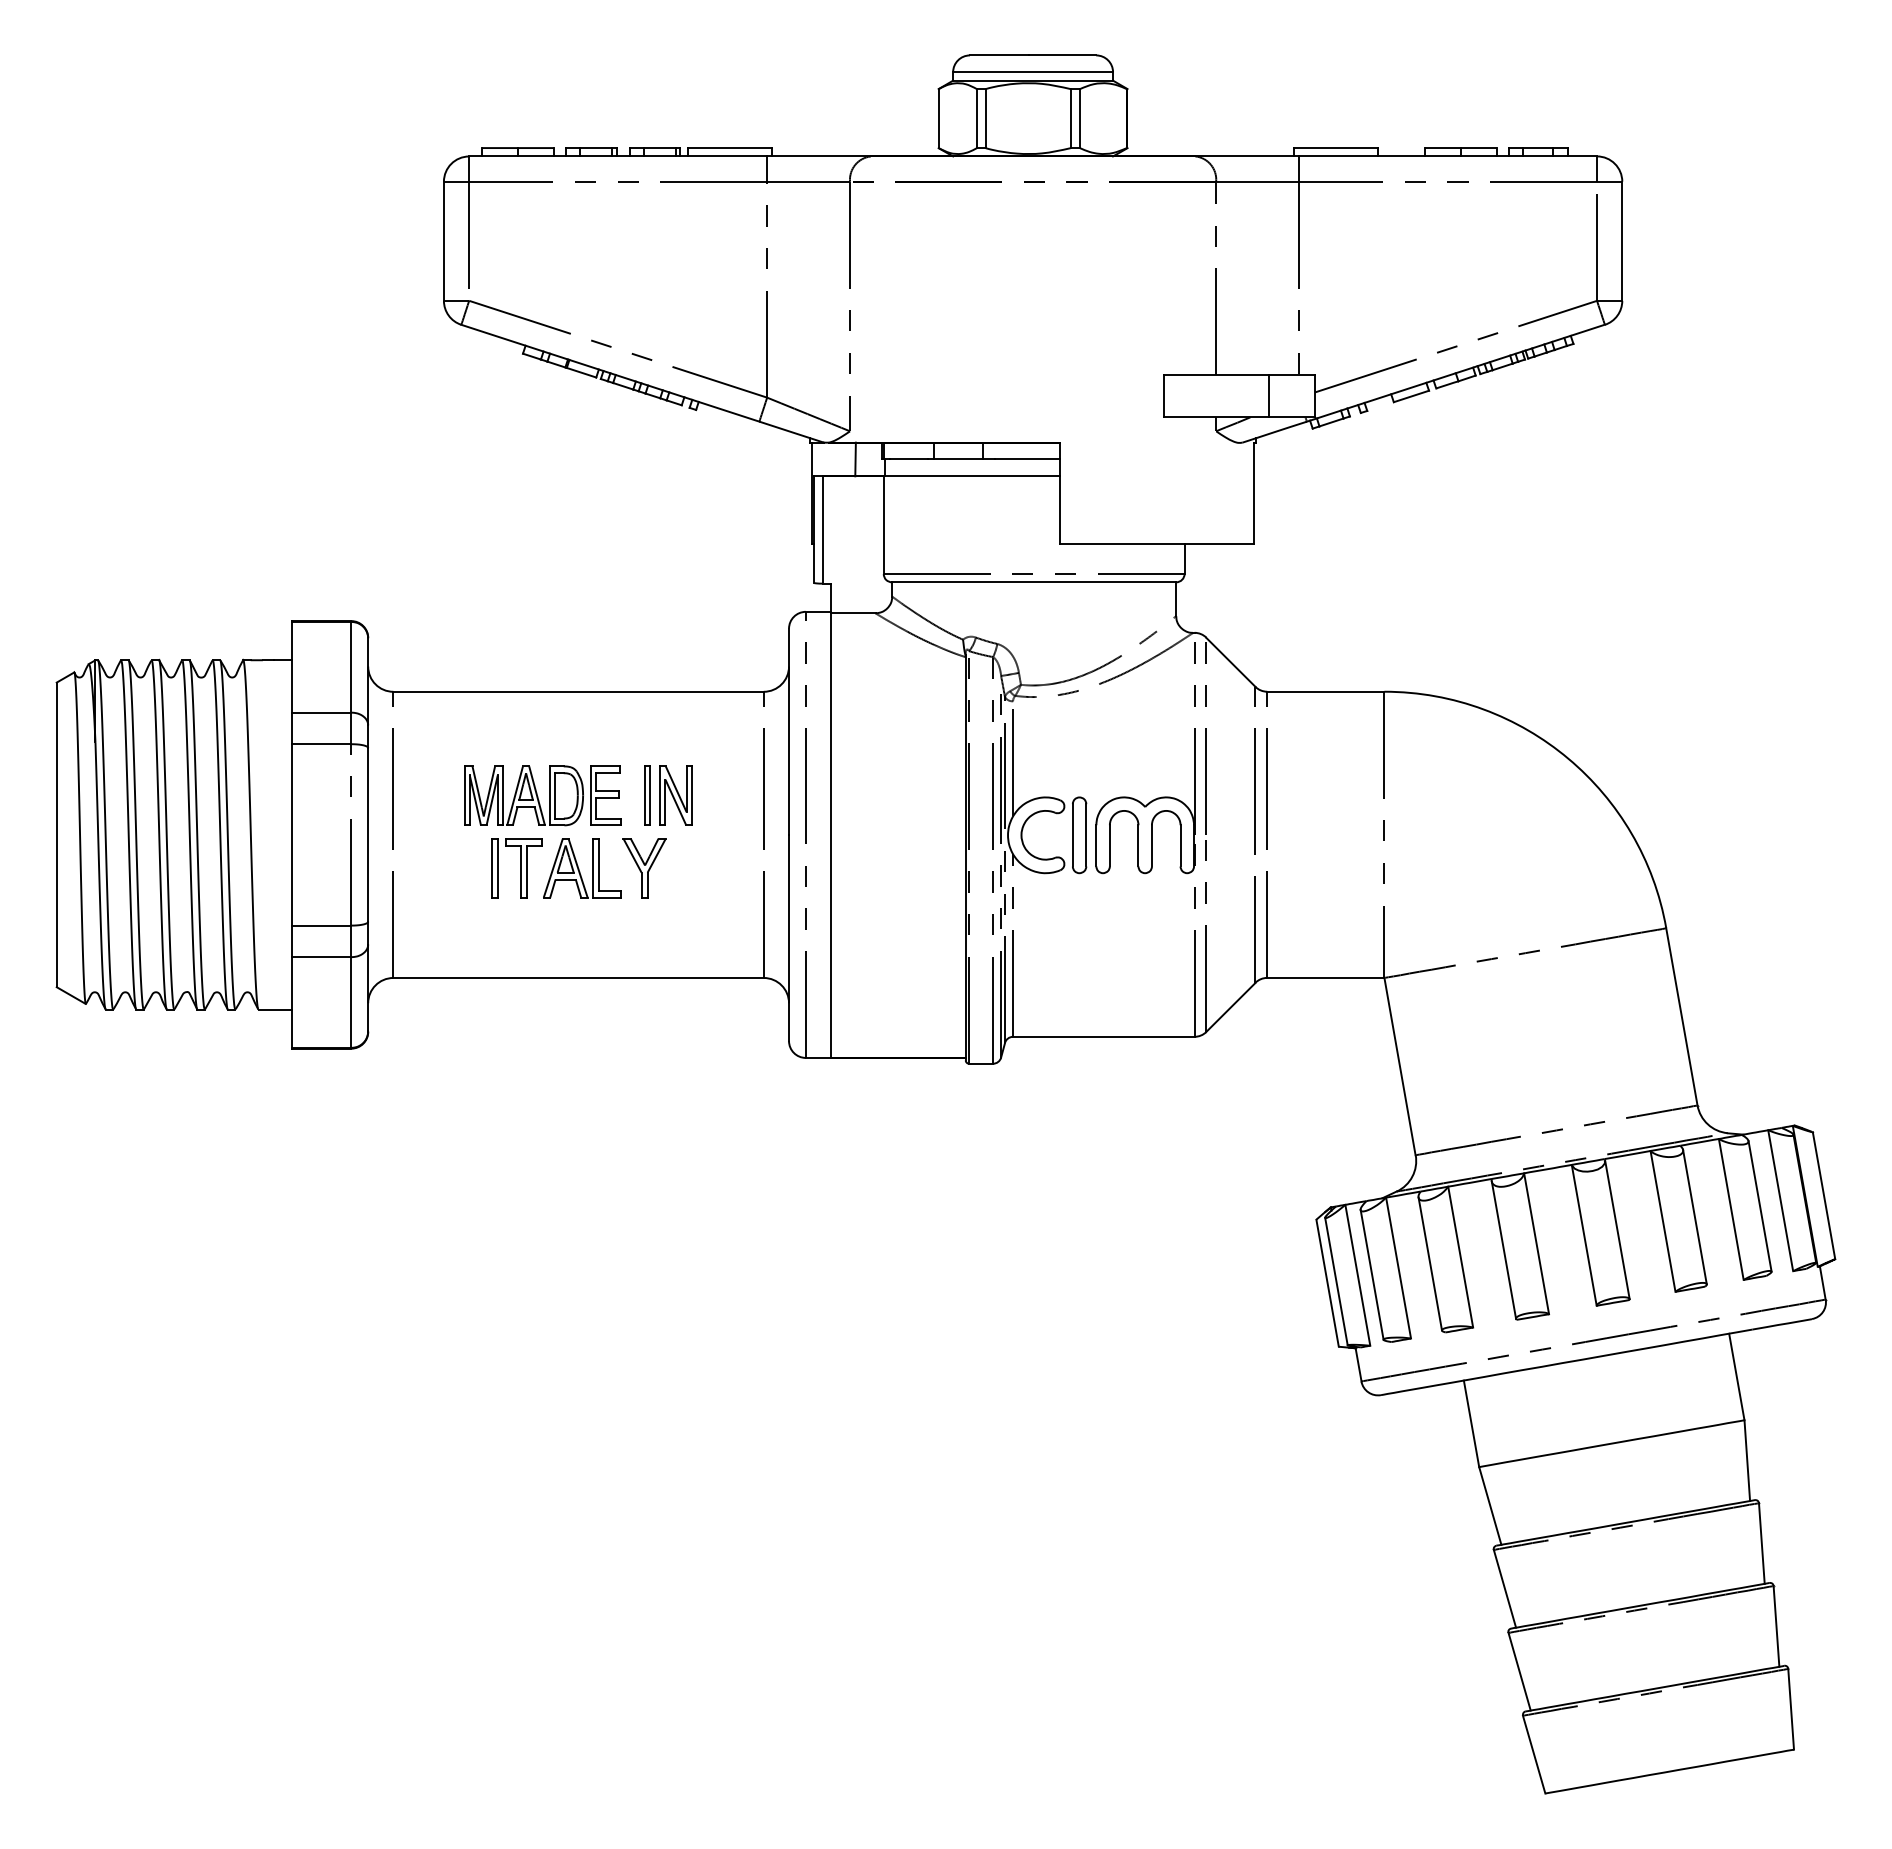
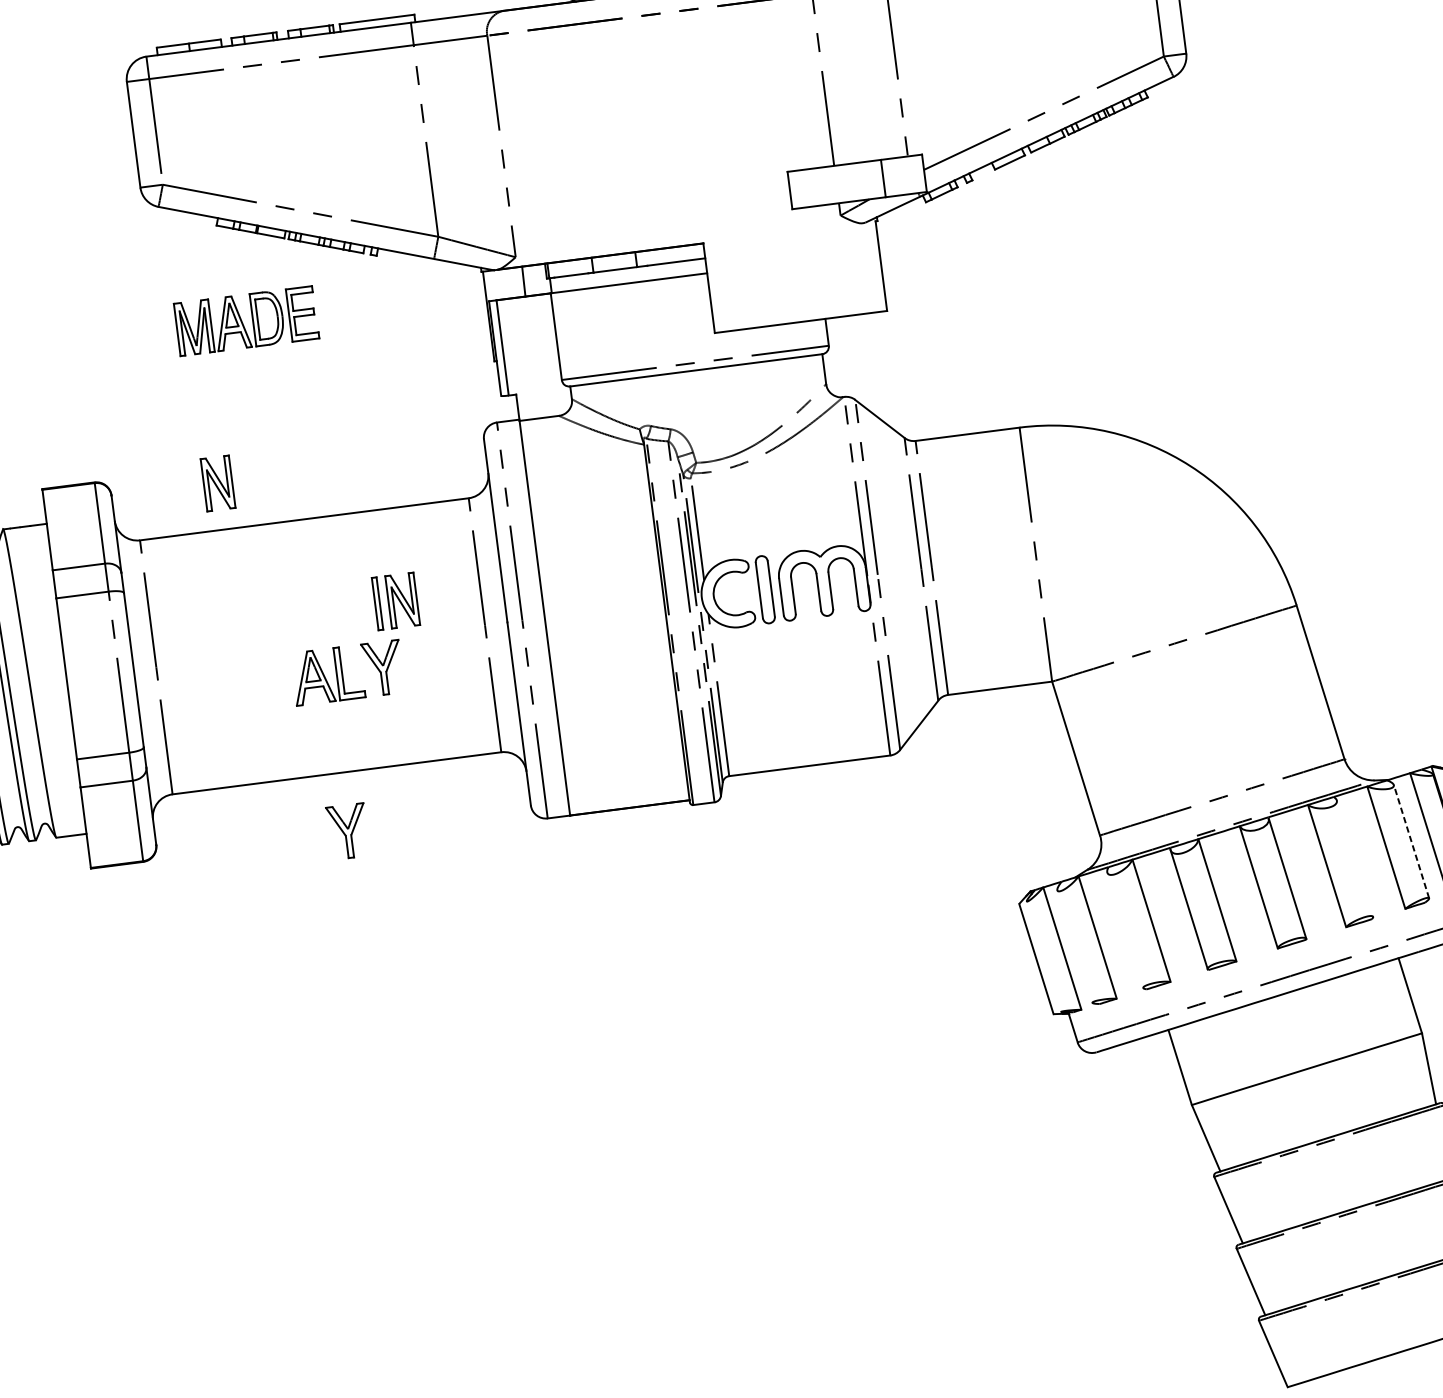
part: (487, 639) -> (217, 483), added
part: (542, 795) -> (246, 320), moved
part: (516, 868) -> (269, 683), removed
part: (582, 1044) -> (347, 831), added
line: (1759, 1205) -> (1410, 840), solid -> dashed
line: (1694, 1216) -> (1354, 858), removed
line: (1430, 1263) -> (1125, 929), removed
line: (1371, 1274) -> (1074, 946), removed
line: (1336, 1281) -> (1044, 956), removed

